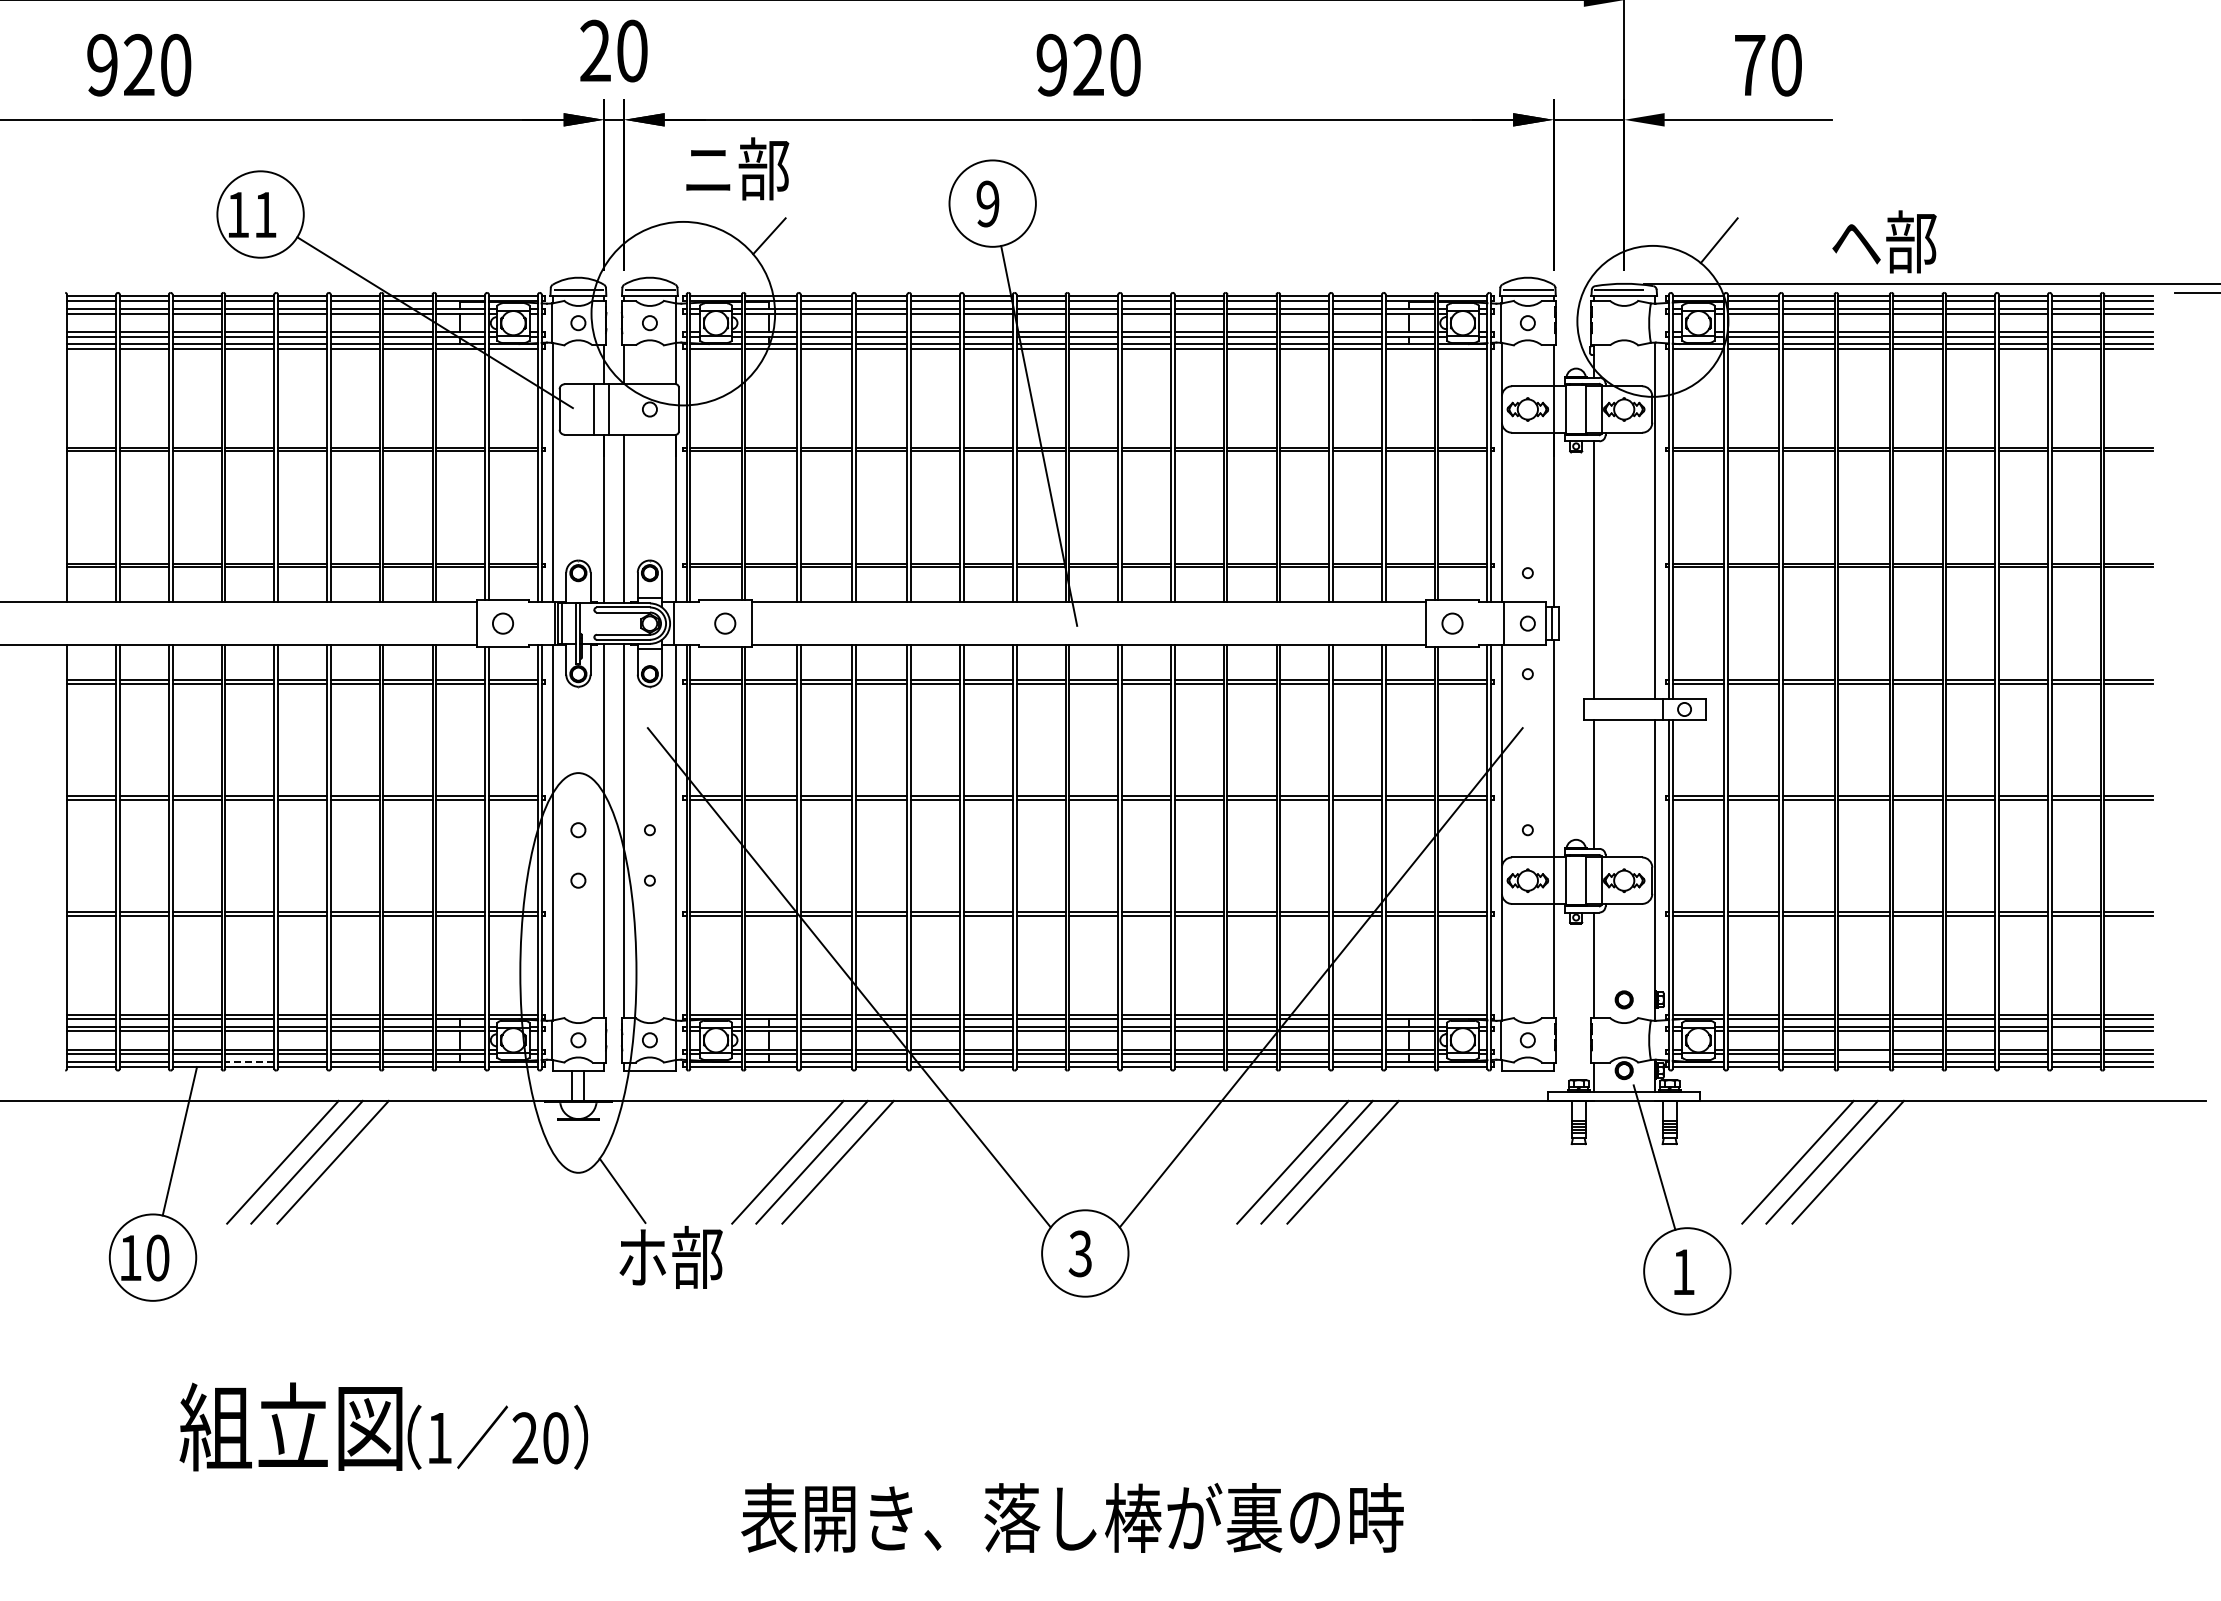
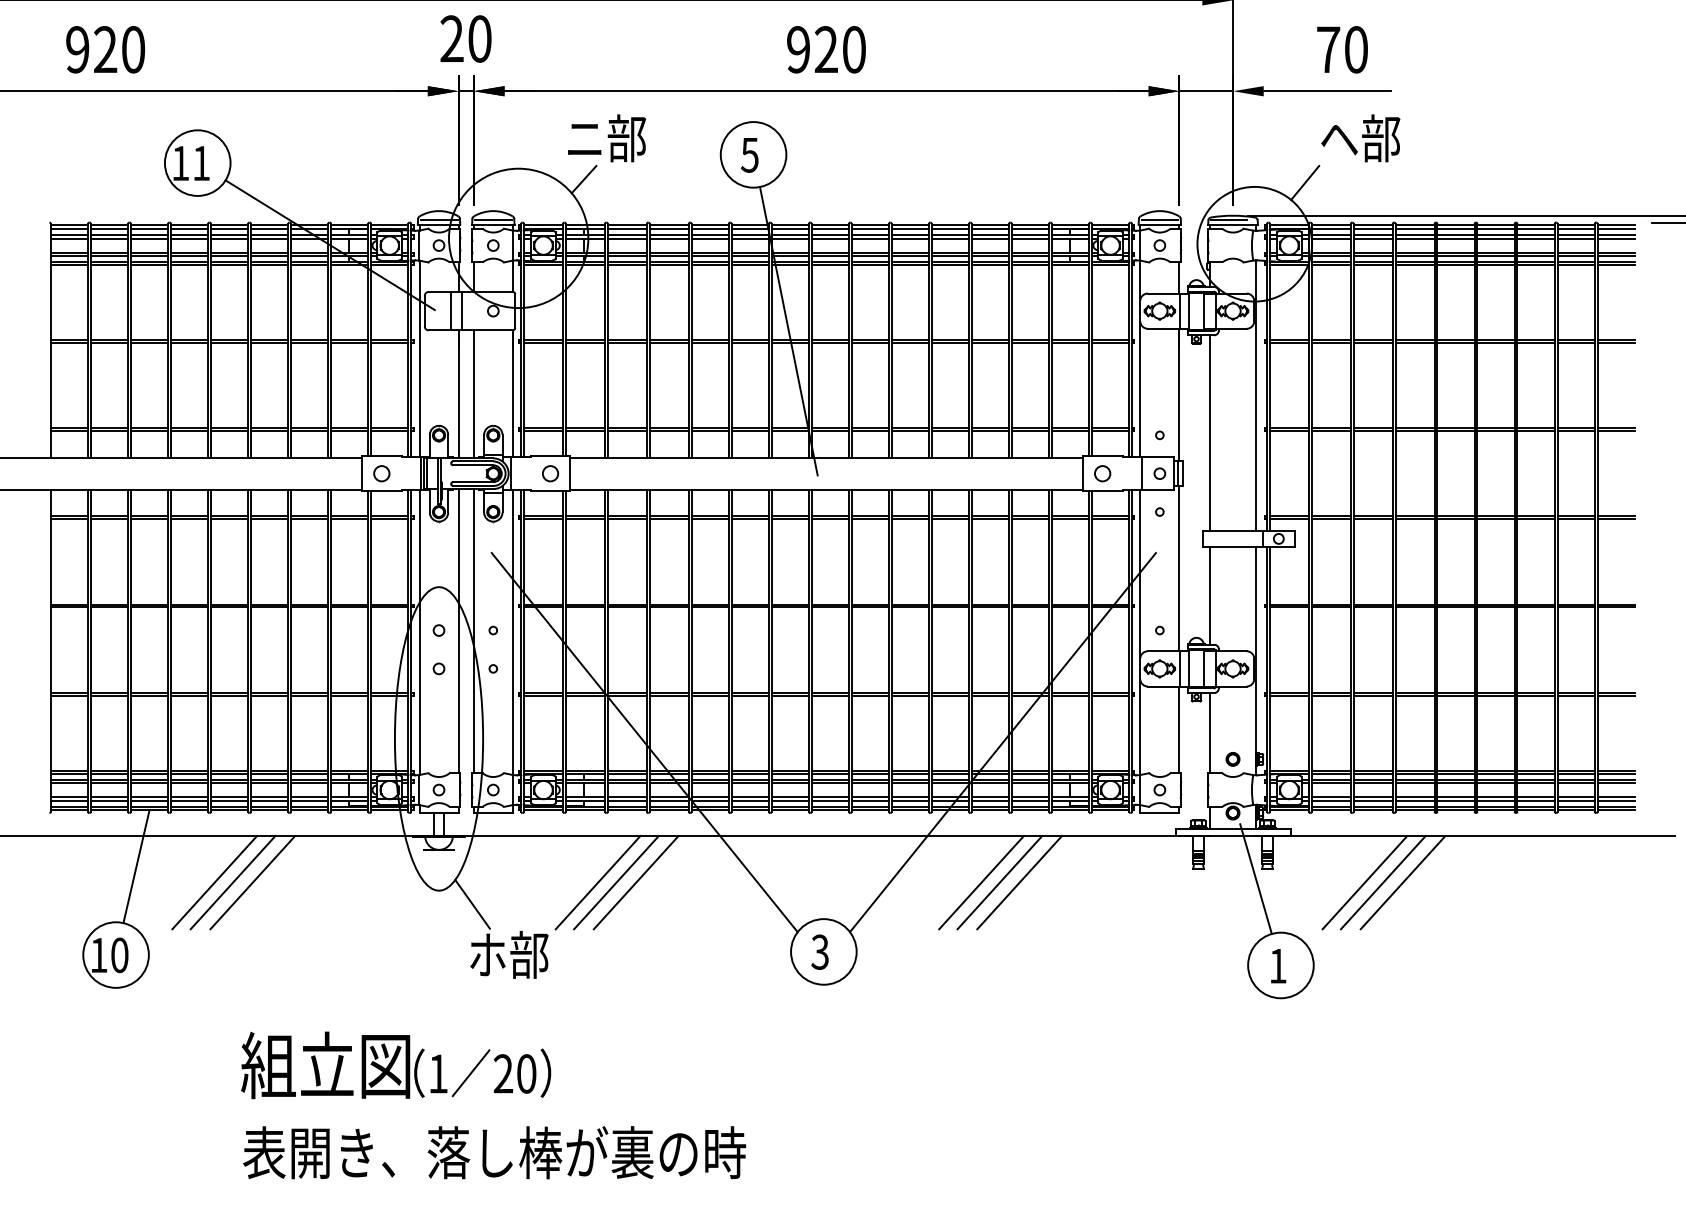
text: (737, 168) -> (606, 138), moved
text: (987, 203) -> (749, 154), 9 -> 5
text: (1884, 241) -> (1360, 138), moved
line: (2075, 1031) -> (1575, 783), added
line: (1863, 1054) -> (1414, 800), added
line: (249, 1062) -> (189, 806), dashed -> solid
text: (383, 1426) -> (395, 1065), moved
text: (1072, 1517) -> (494, 1152), moved

